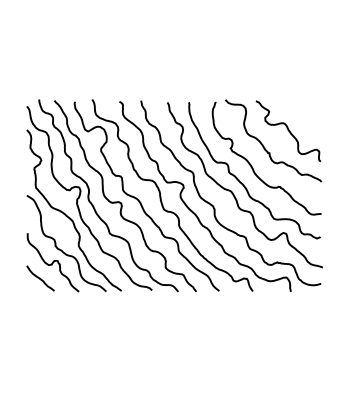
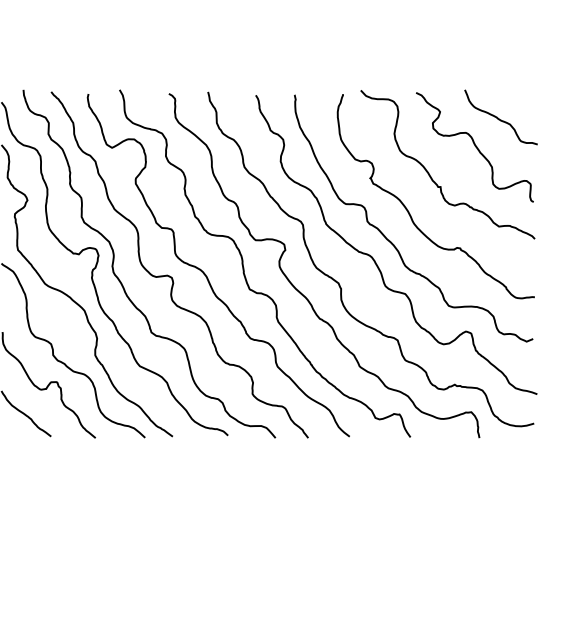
curve: (301, 114) -> (498, 116), added

